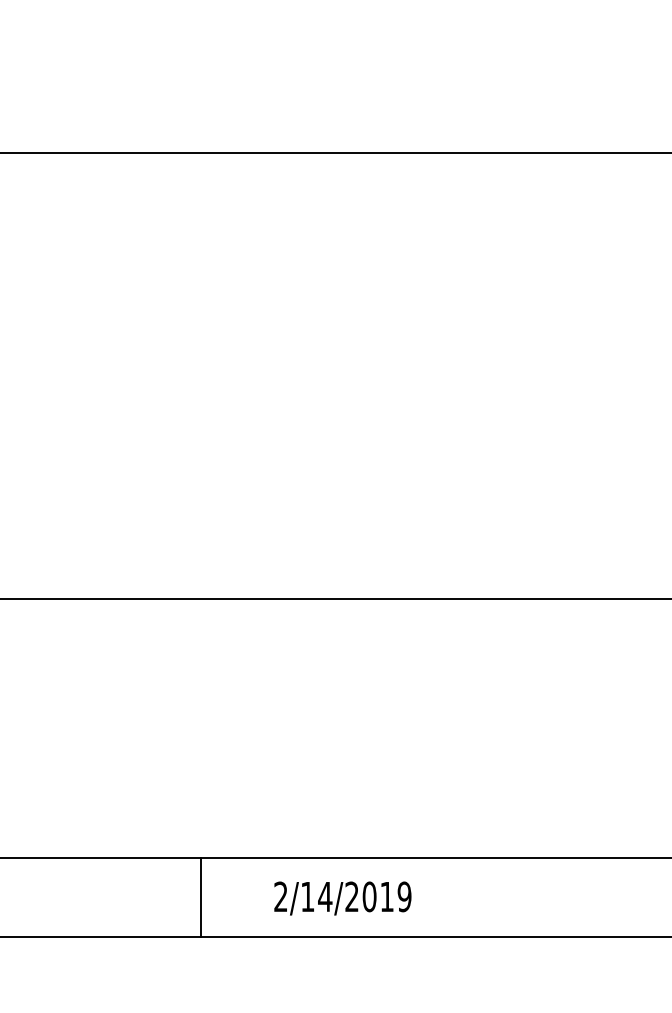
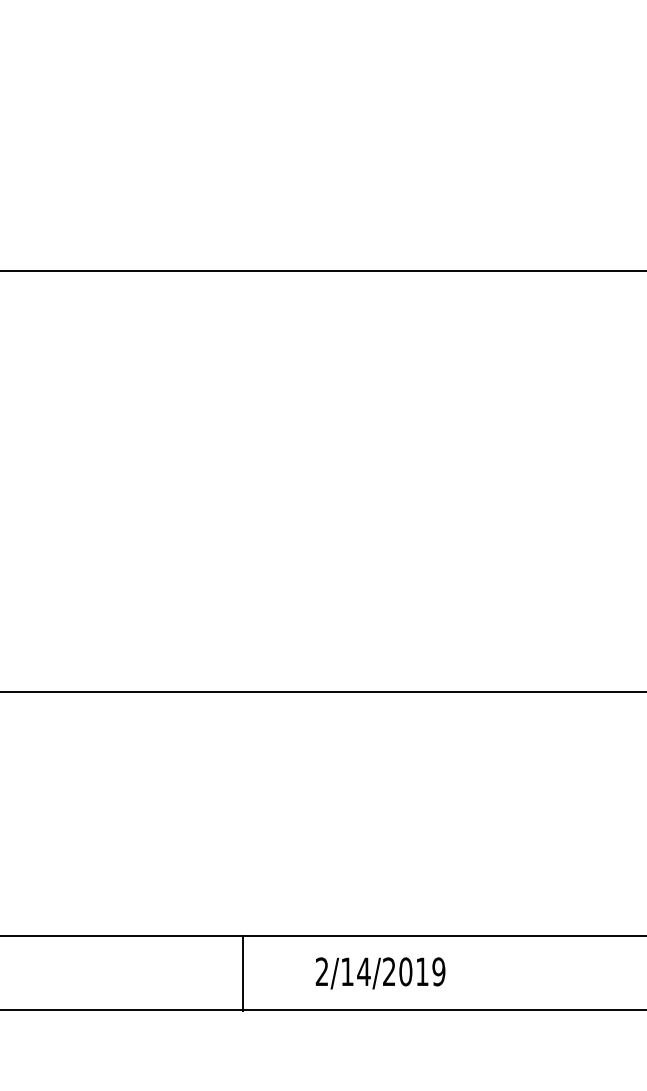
line: (200, 896) -> (243, 972), moved
text: (342, 898) -> (380, 973), moved

